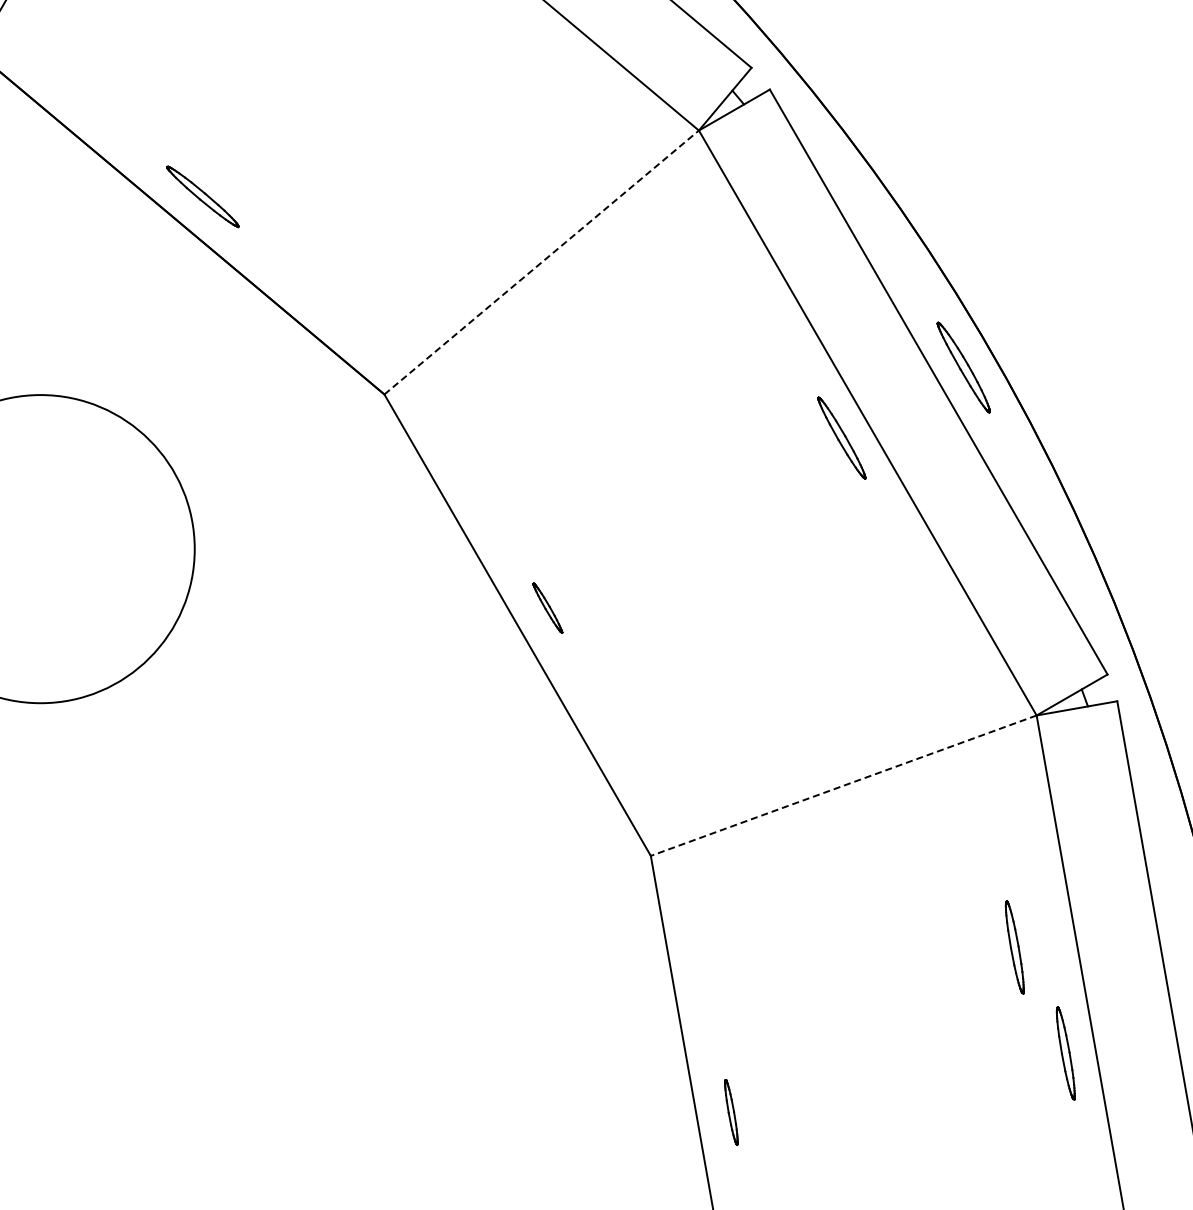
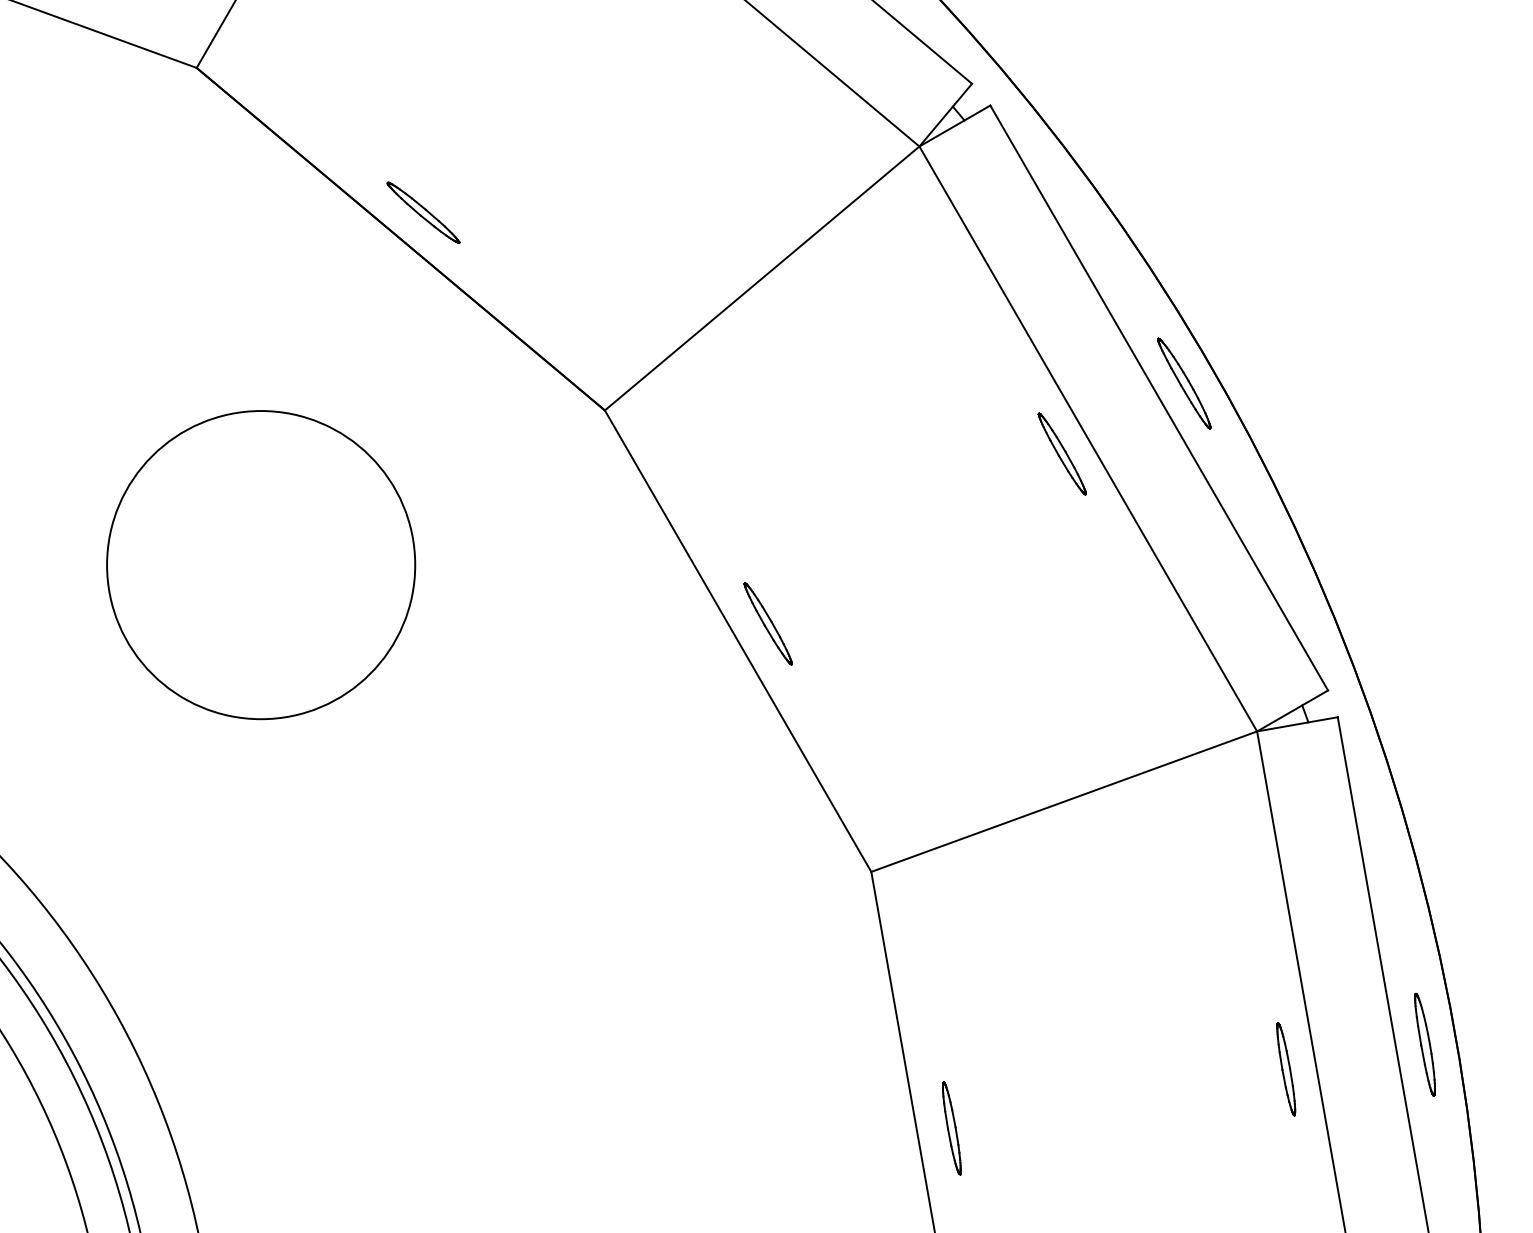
line: (542, 262) -> (762, 278), dashed -> solid
part: (547, 607) -> (767, 623), size x1.67
line: (843, 785) -> (1063, 801), dashed -> solid
part: (1015, 947) -> (1235, 963), removed
part: (731, 1112) -> (951, 1128), size x1.43

